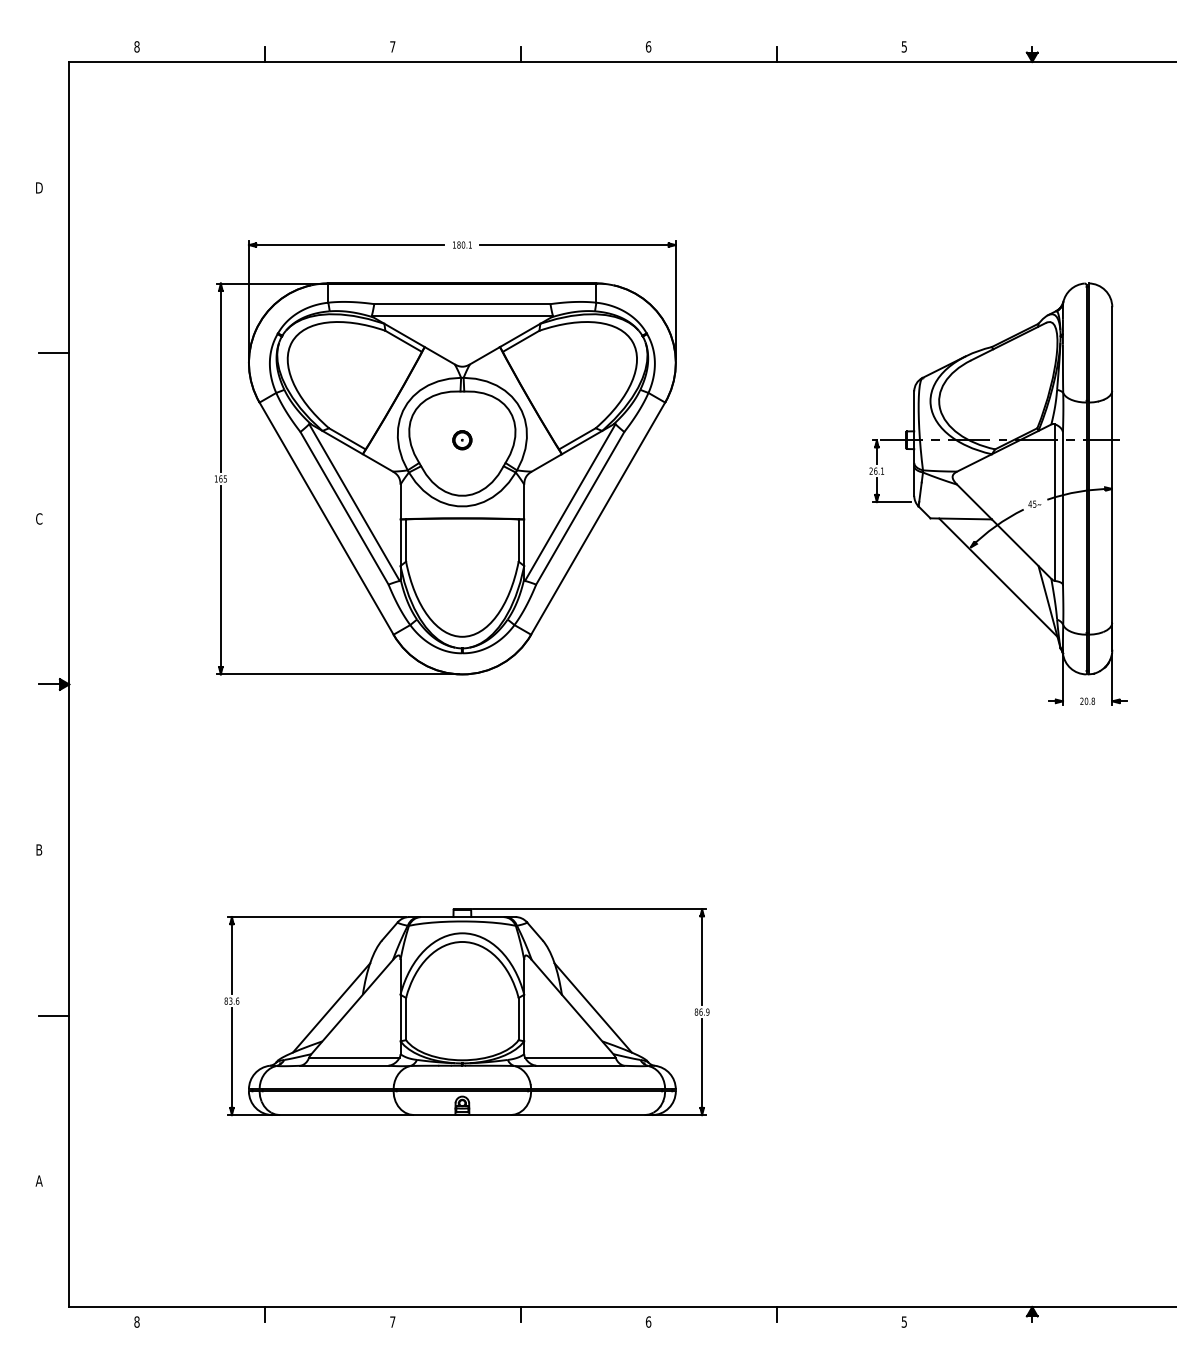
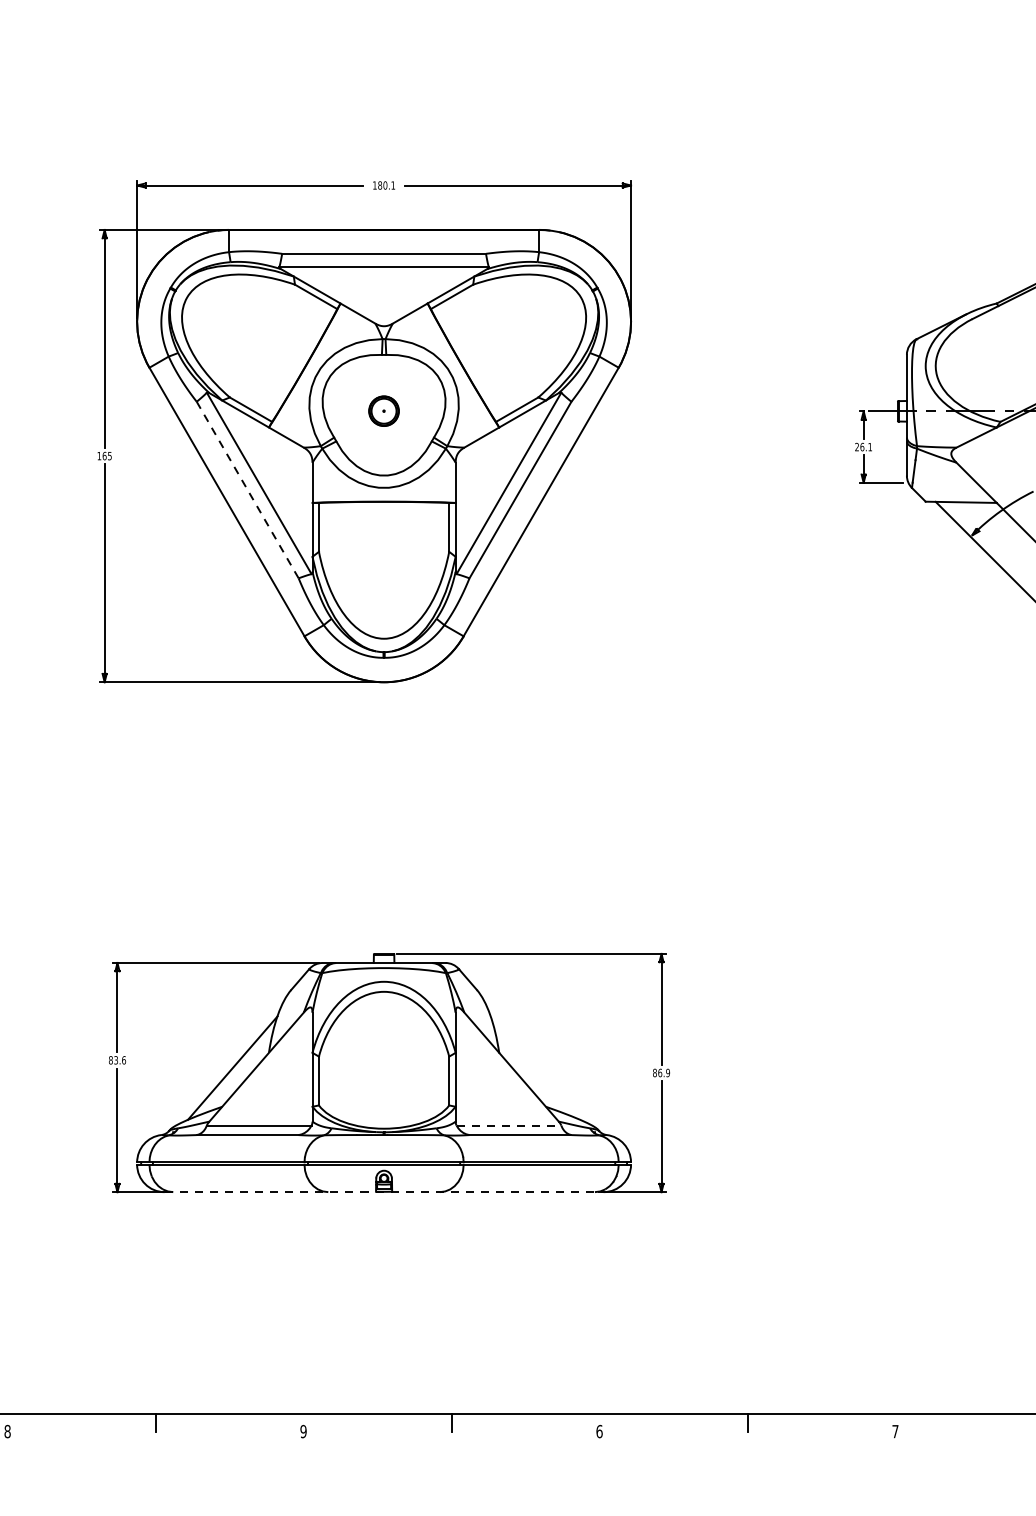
part: (462, 440) -> (384, 411), size x1.4
line: (344, 507) -> (247, 489), solid -> dashed
line: (592, 1007) -> (534, 1067), removed
line: (570, 1057) -> (509, 1125), solid -> dashed
line: (462, 1115) -> (384, 1192), solid -> dashed
text: (392, 1321) -> (303, 1430), 7 -> 9
text: (903, 1321) -> (894, 1430), 5 -> 7

